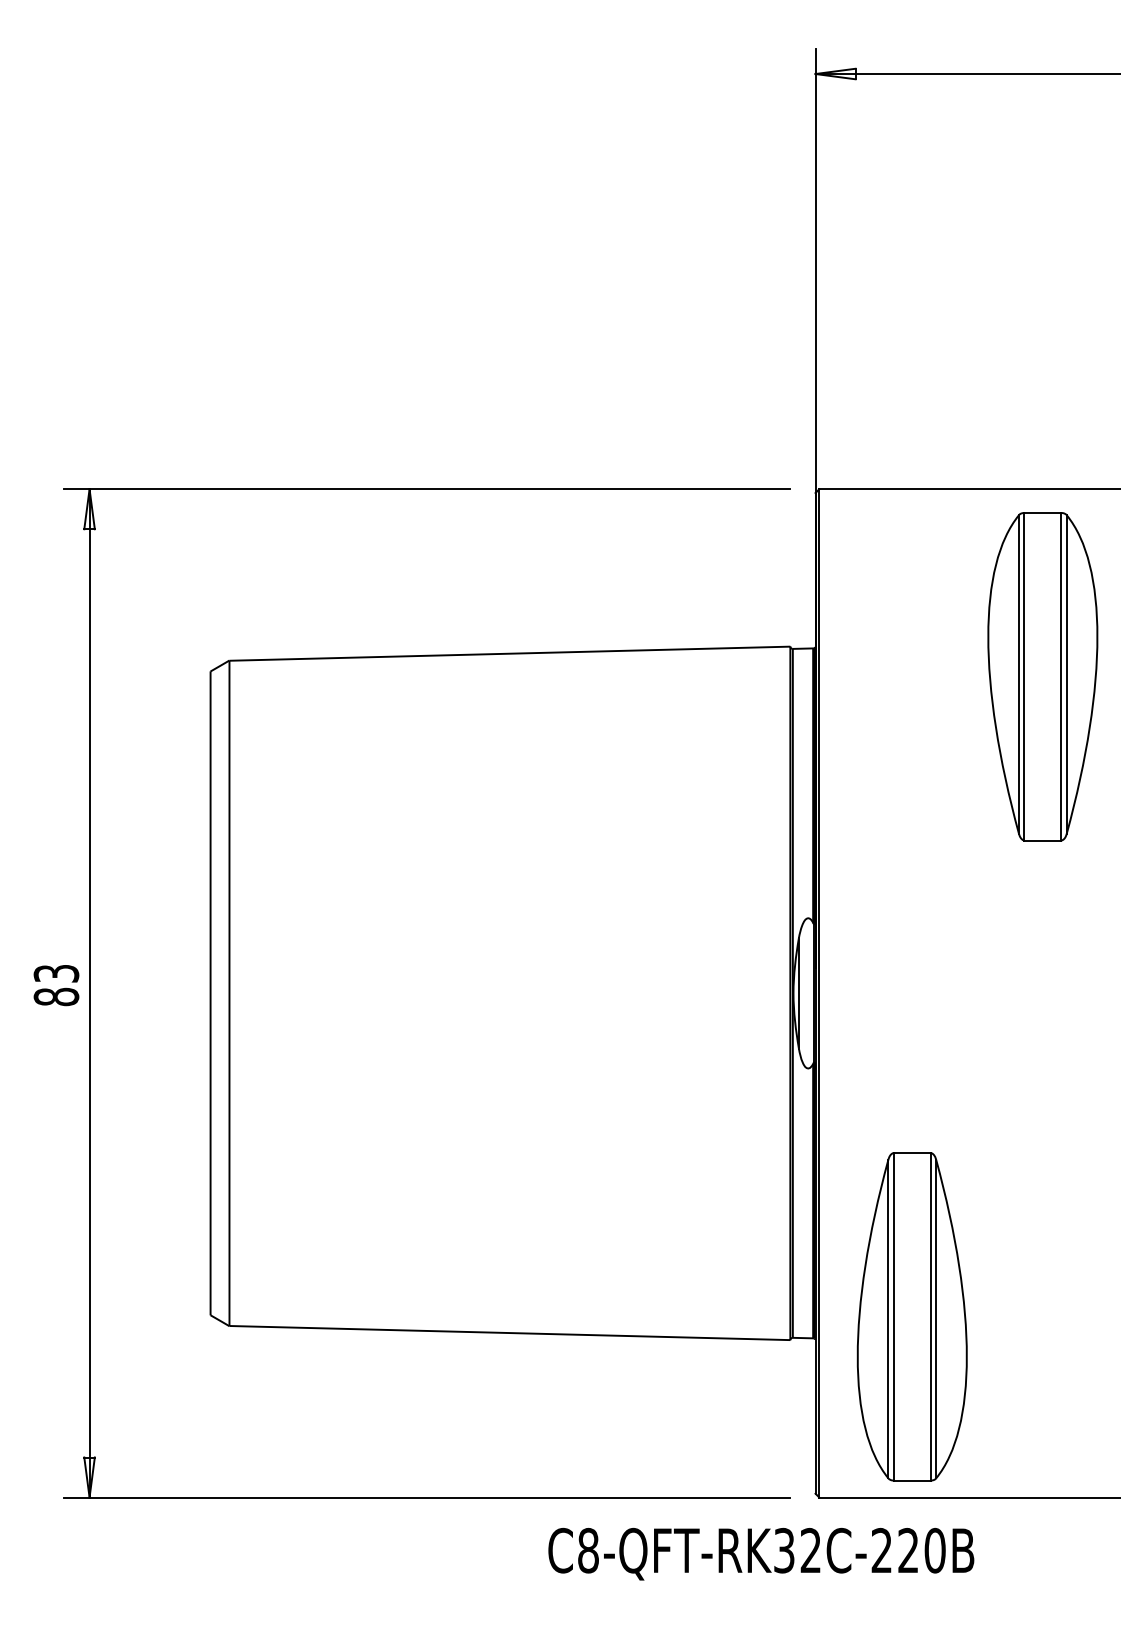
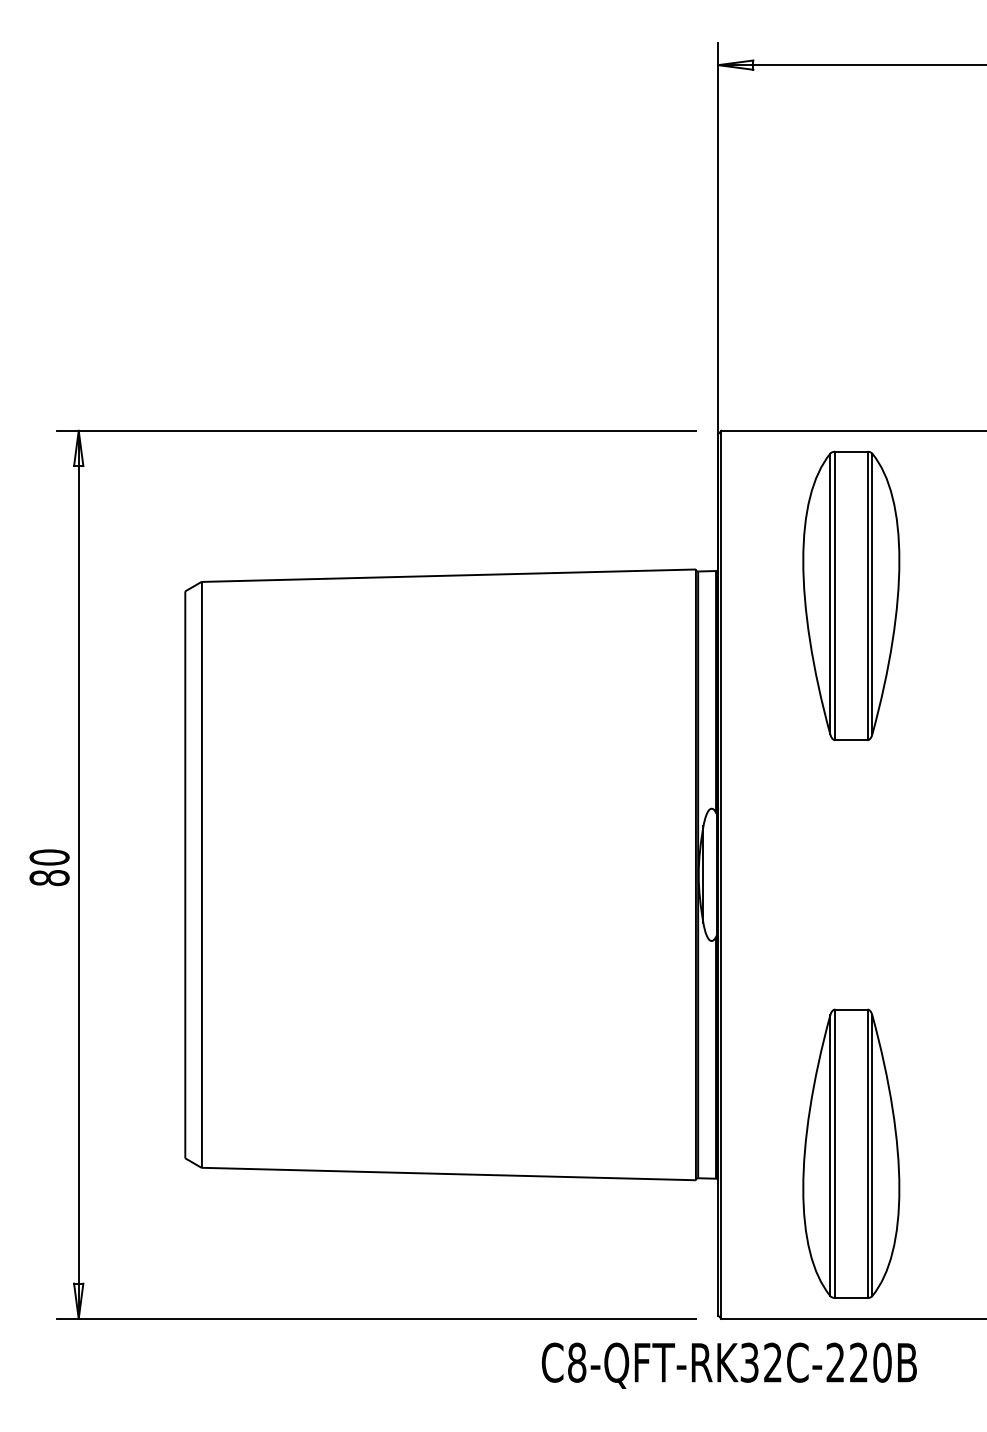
part: (1043, 676) -> (851, 595), moved
text: (56, 973) -> (49, 857), 83 -> 80
part: (912, 1316) -> (851, 1153), moved
text: (760, 1553) -> (728, 1365), moved

